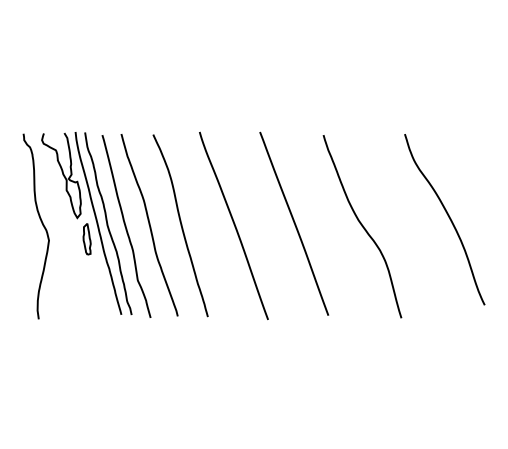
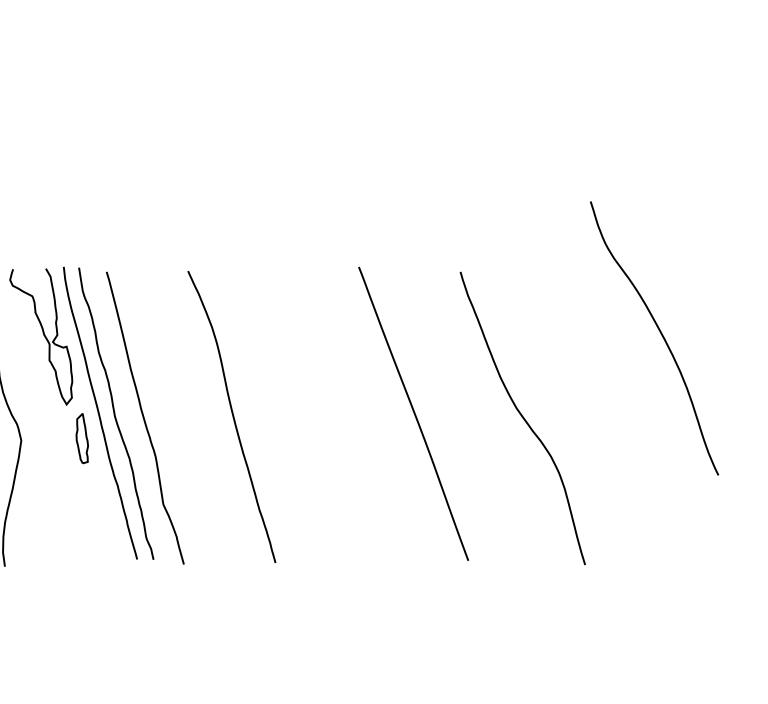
curve: (448, 217) -> (660, 334), moved
curve: (233, 224) -> (316, 414), removed
curve: (149, 225) -> (182, 416), removed

